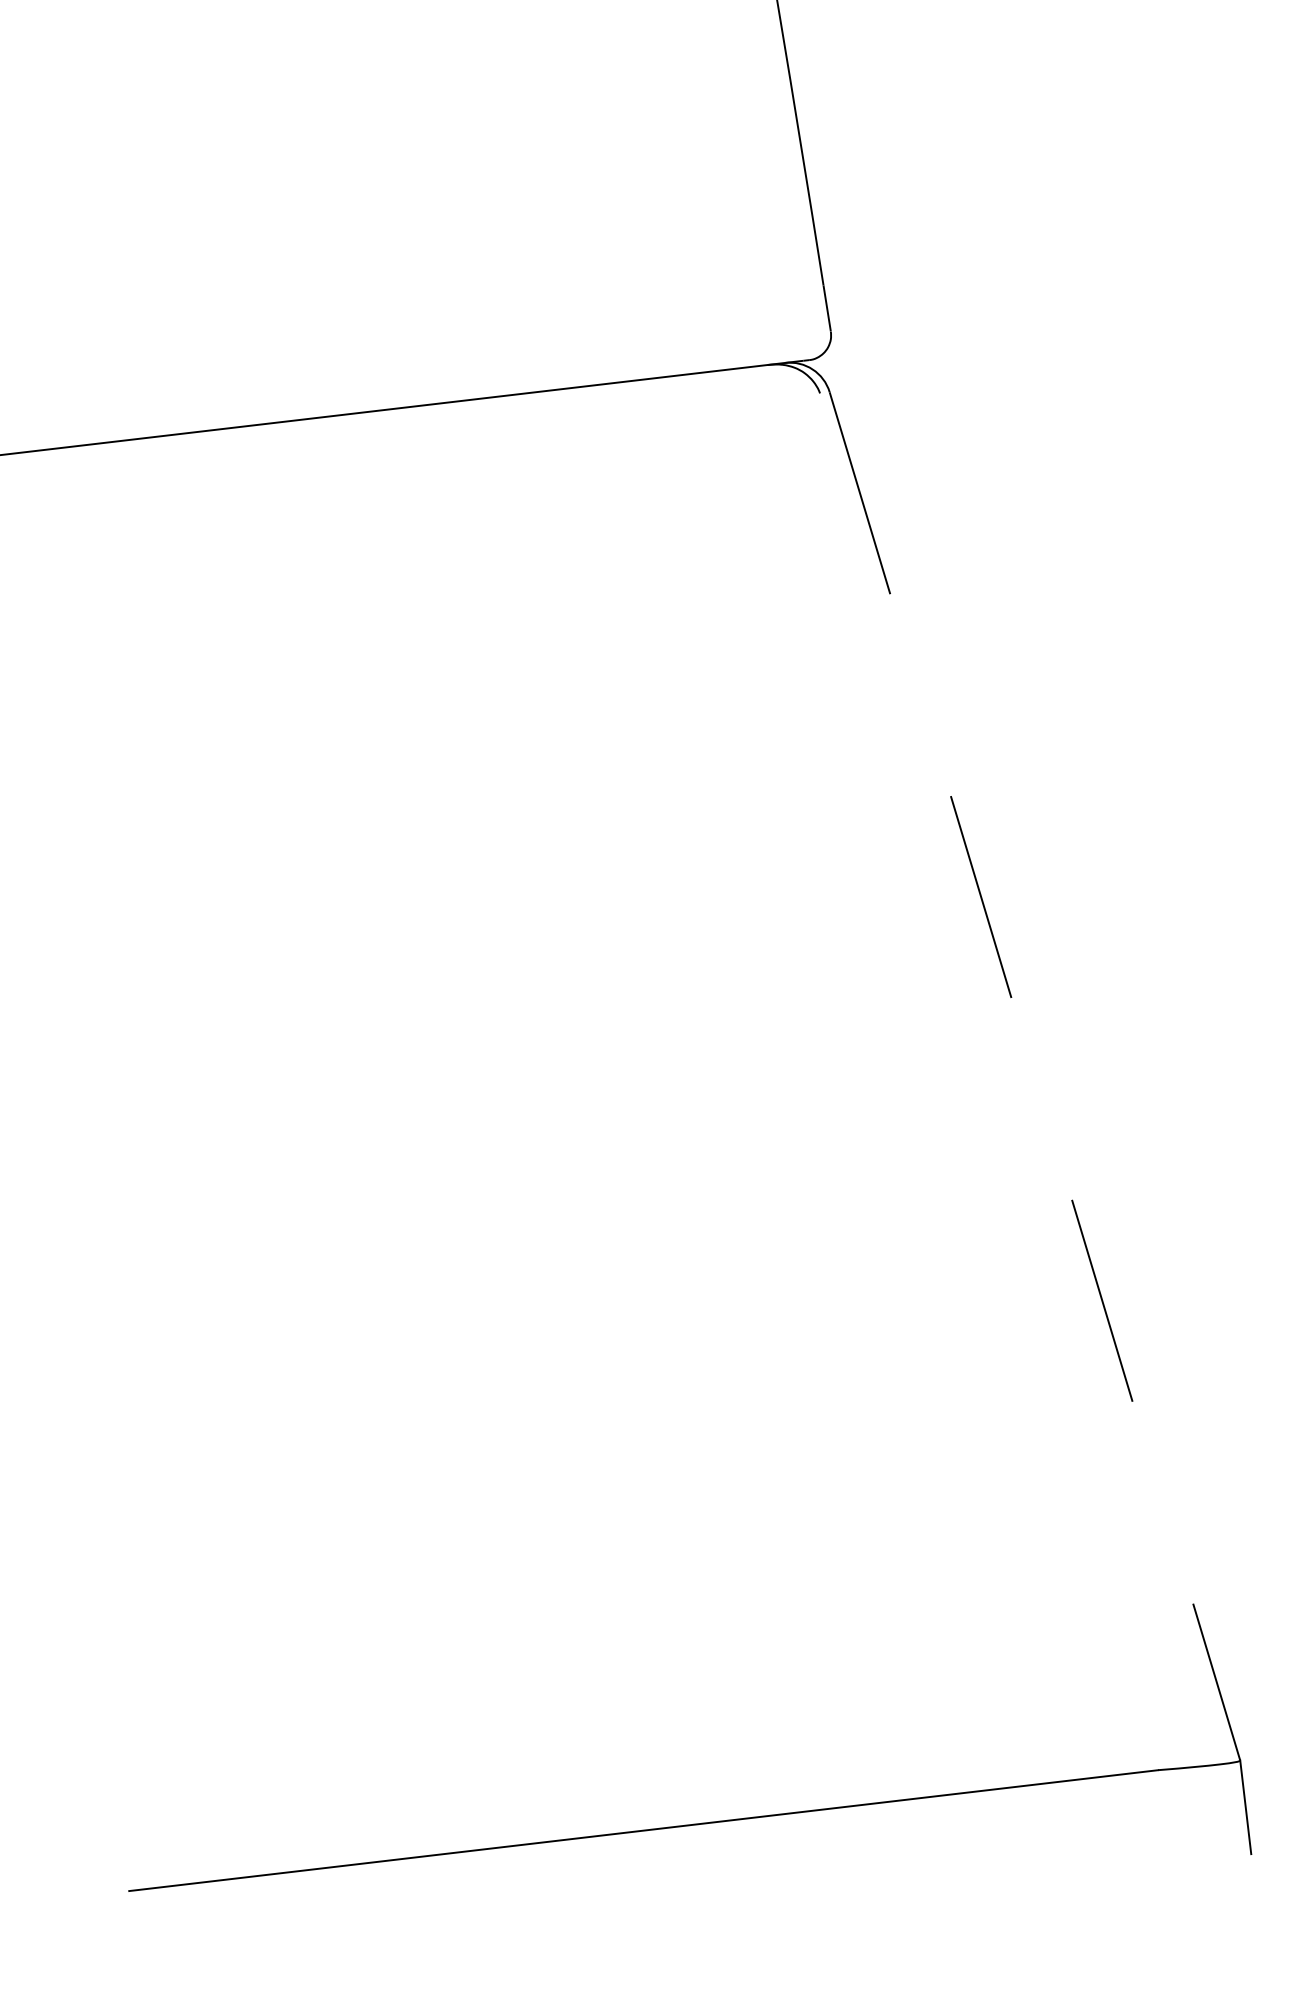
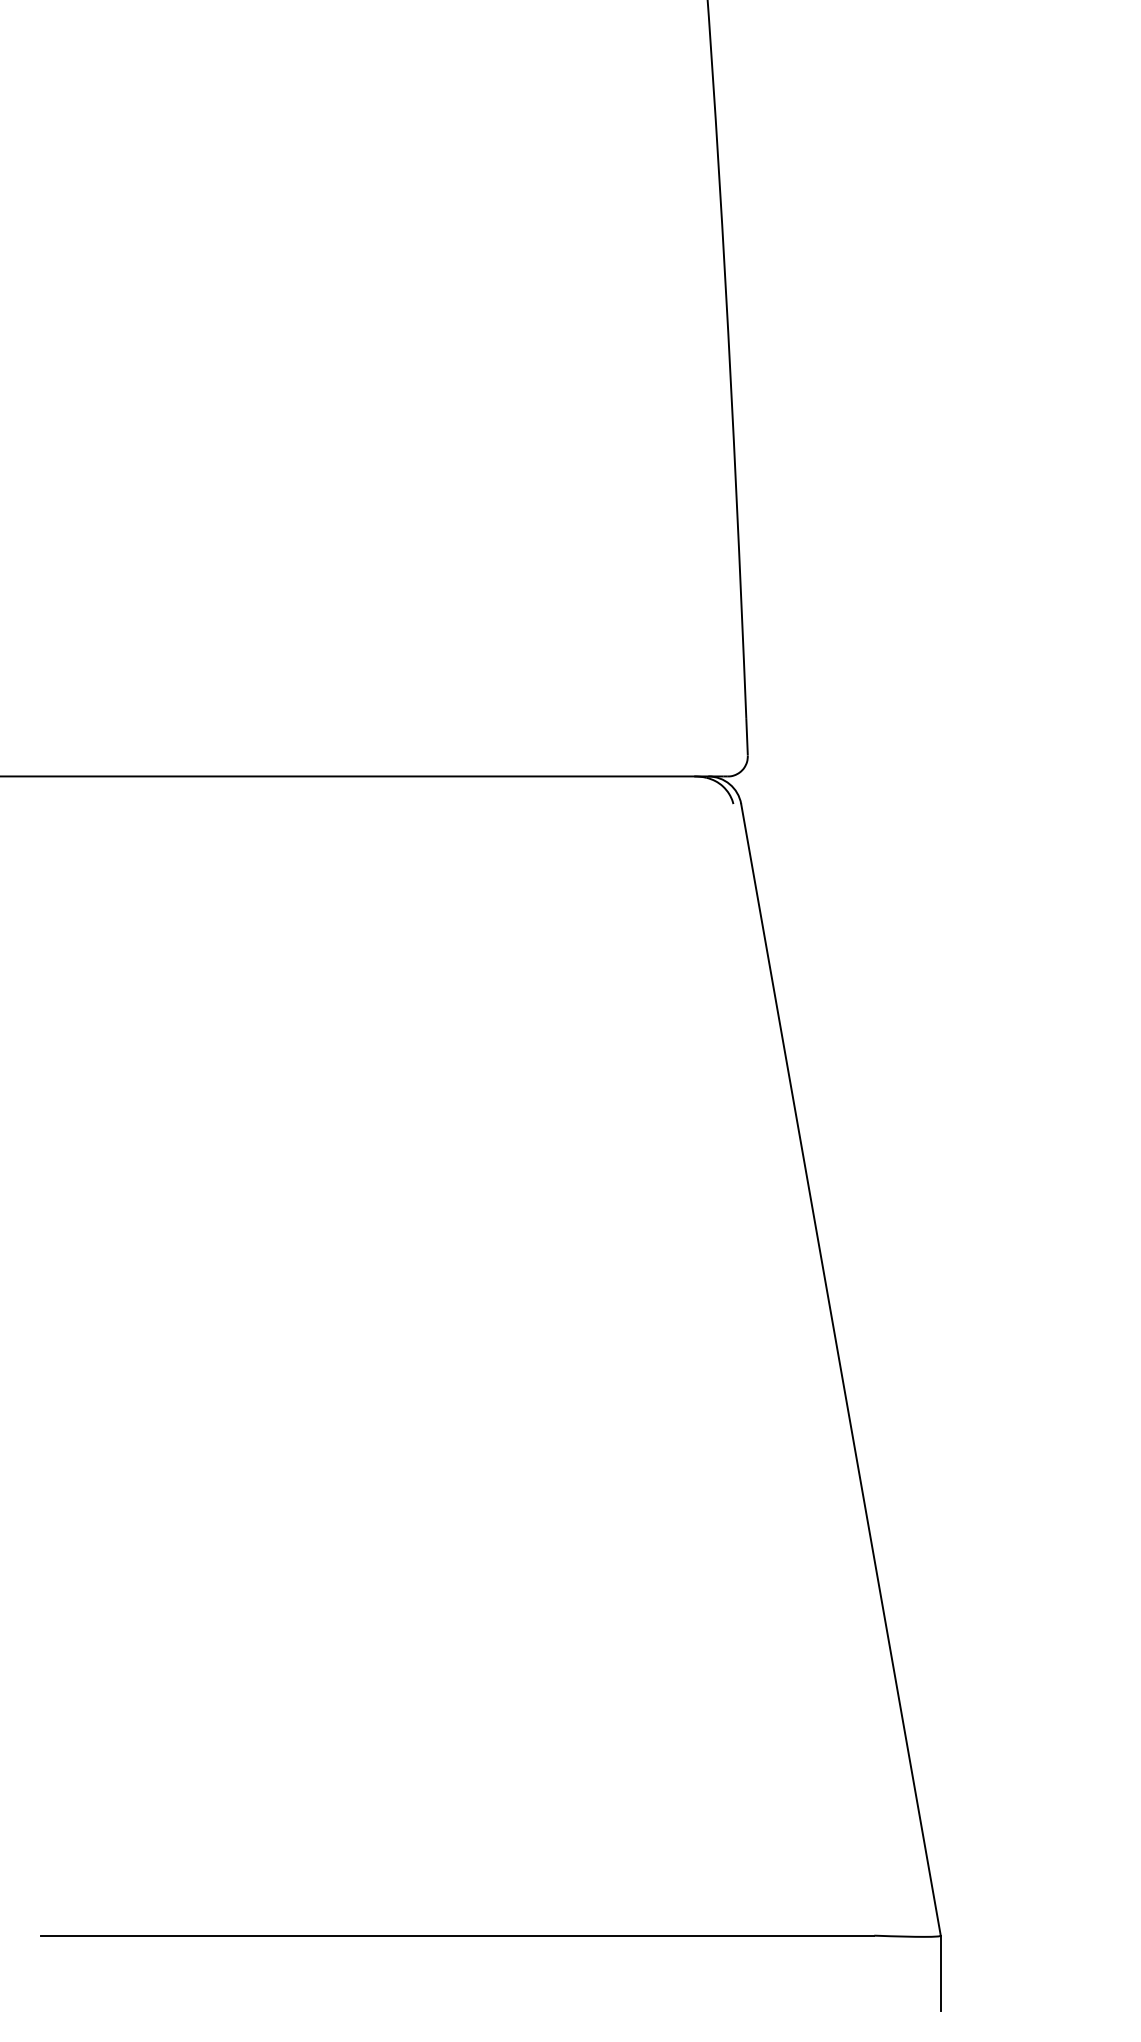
line: (1034, 1076) -> (840, 1369), dashed -> solid

